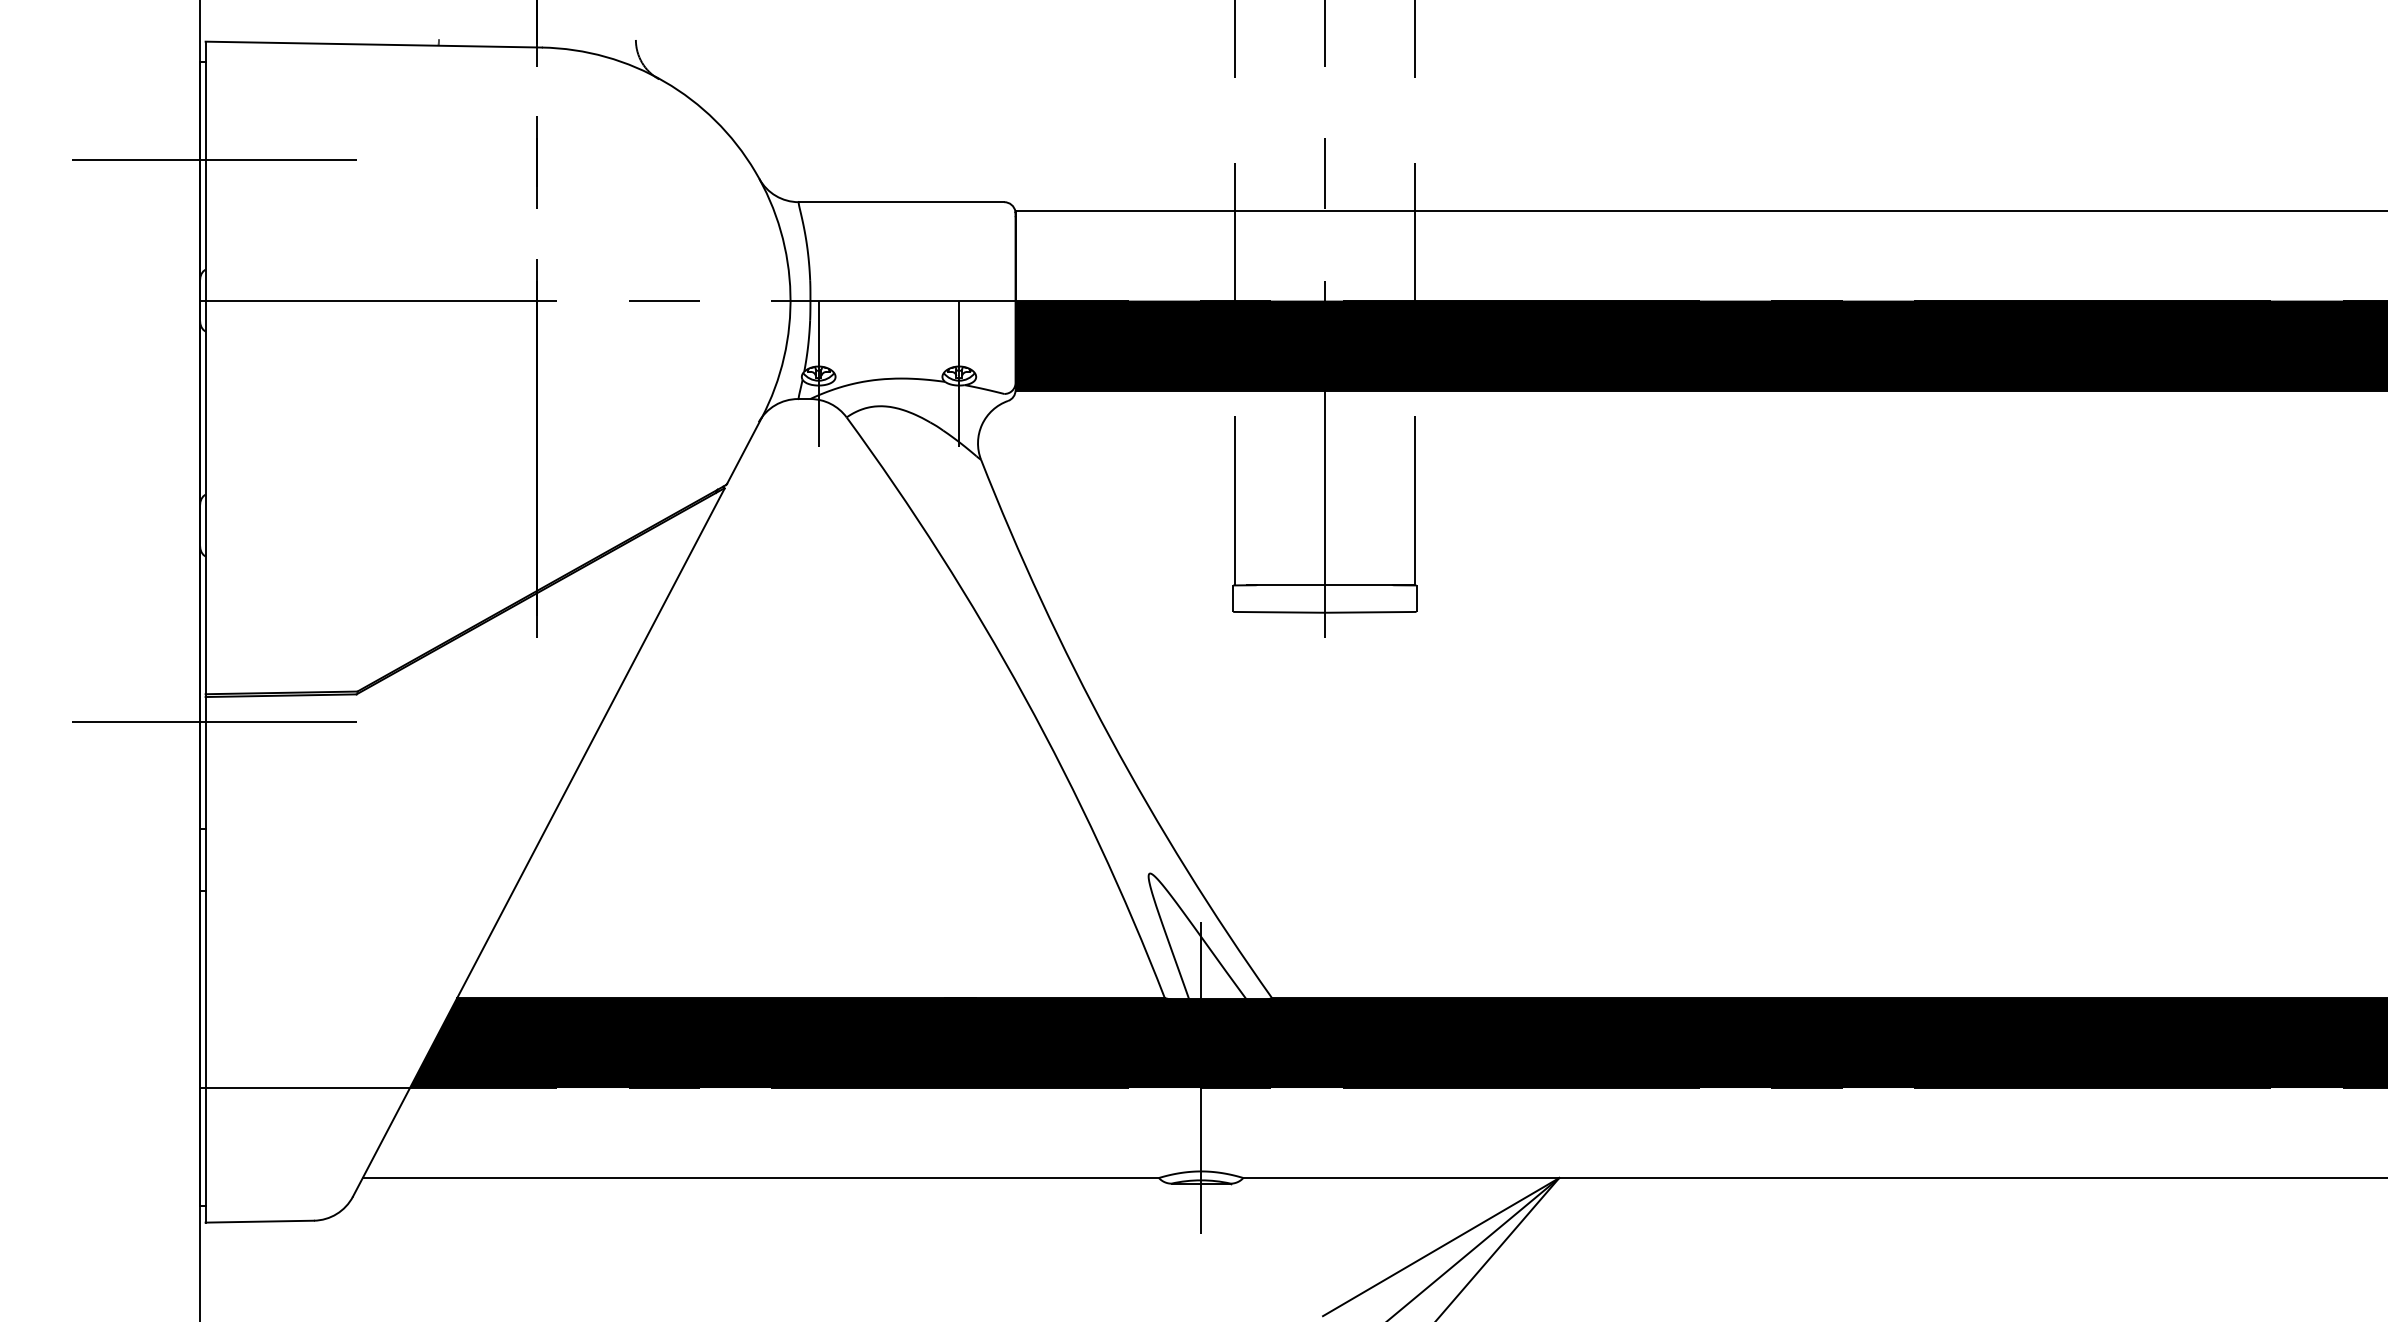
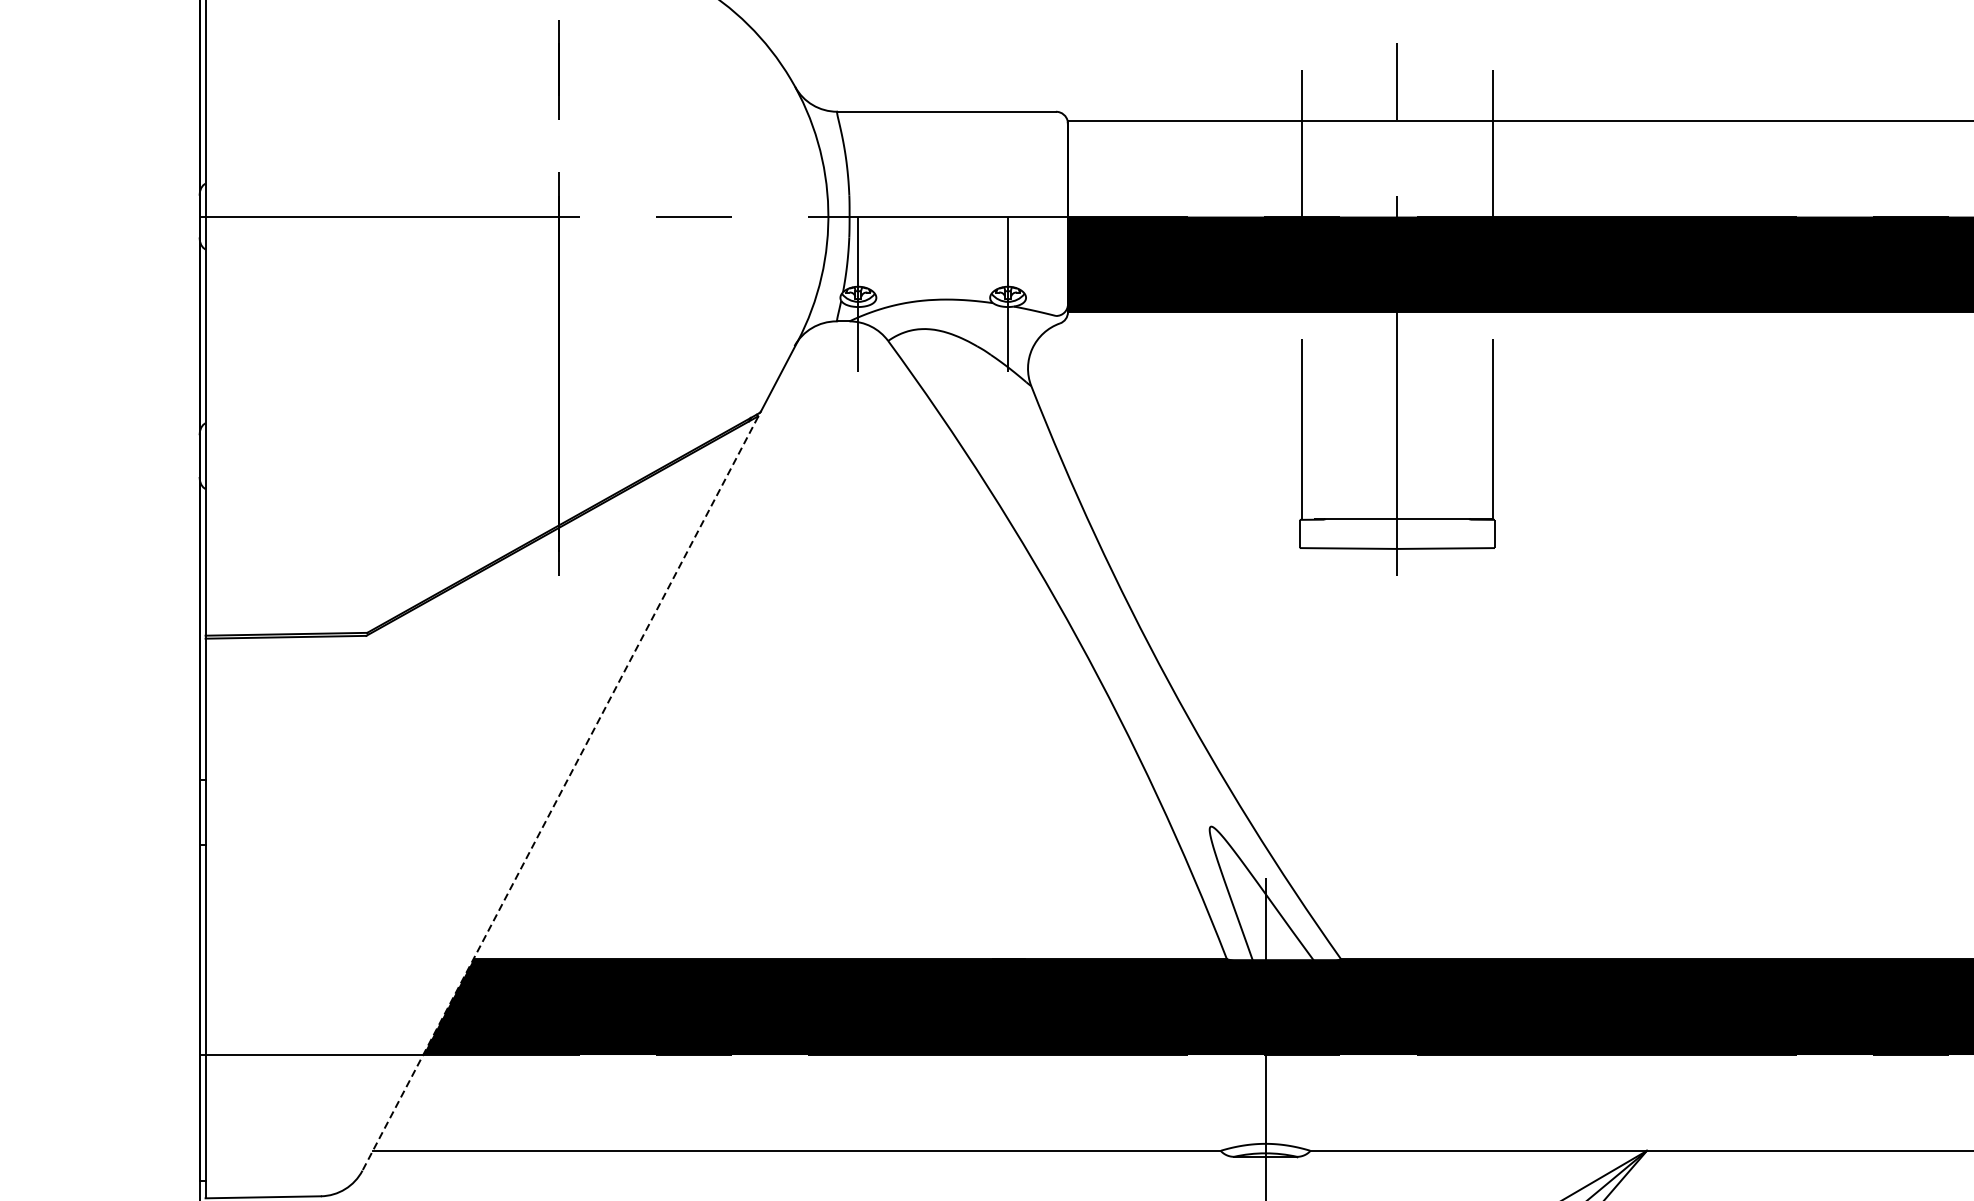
line: (214, 159) -> (215, 66), removed
line: (214, 722) -> (215, 665), removed
line: (538, 842) -> (560, 793), solid -> dashed

